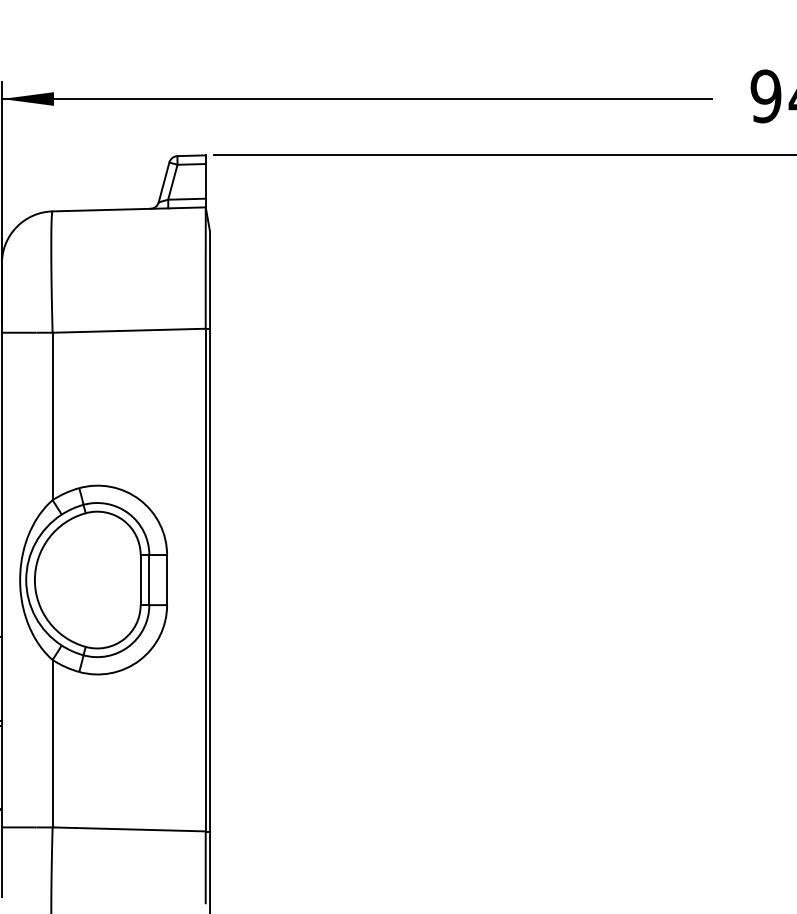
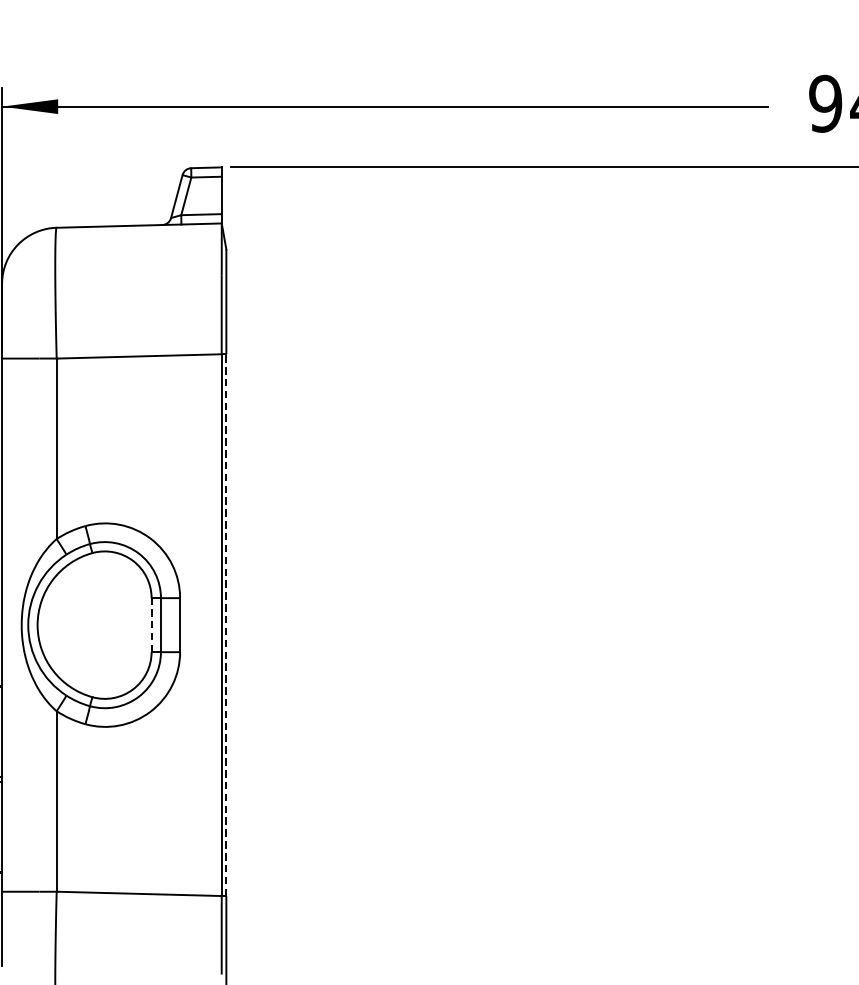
line: (140, 579) -> (151, 624), solid -> dashed
line: (210, 579) -> (226, 624), solid -> dashed

